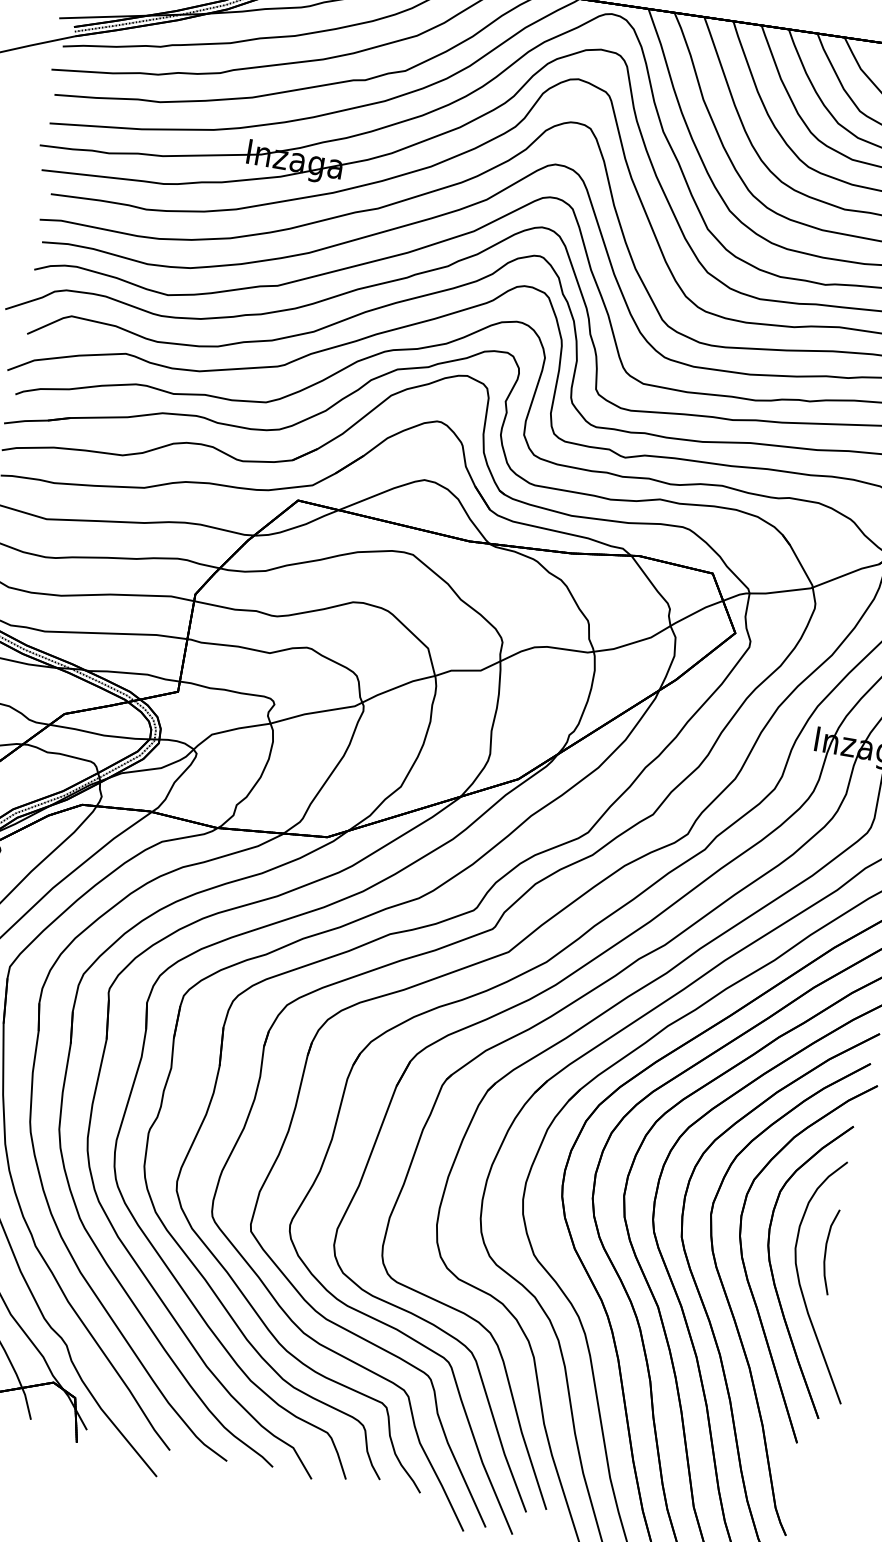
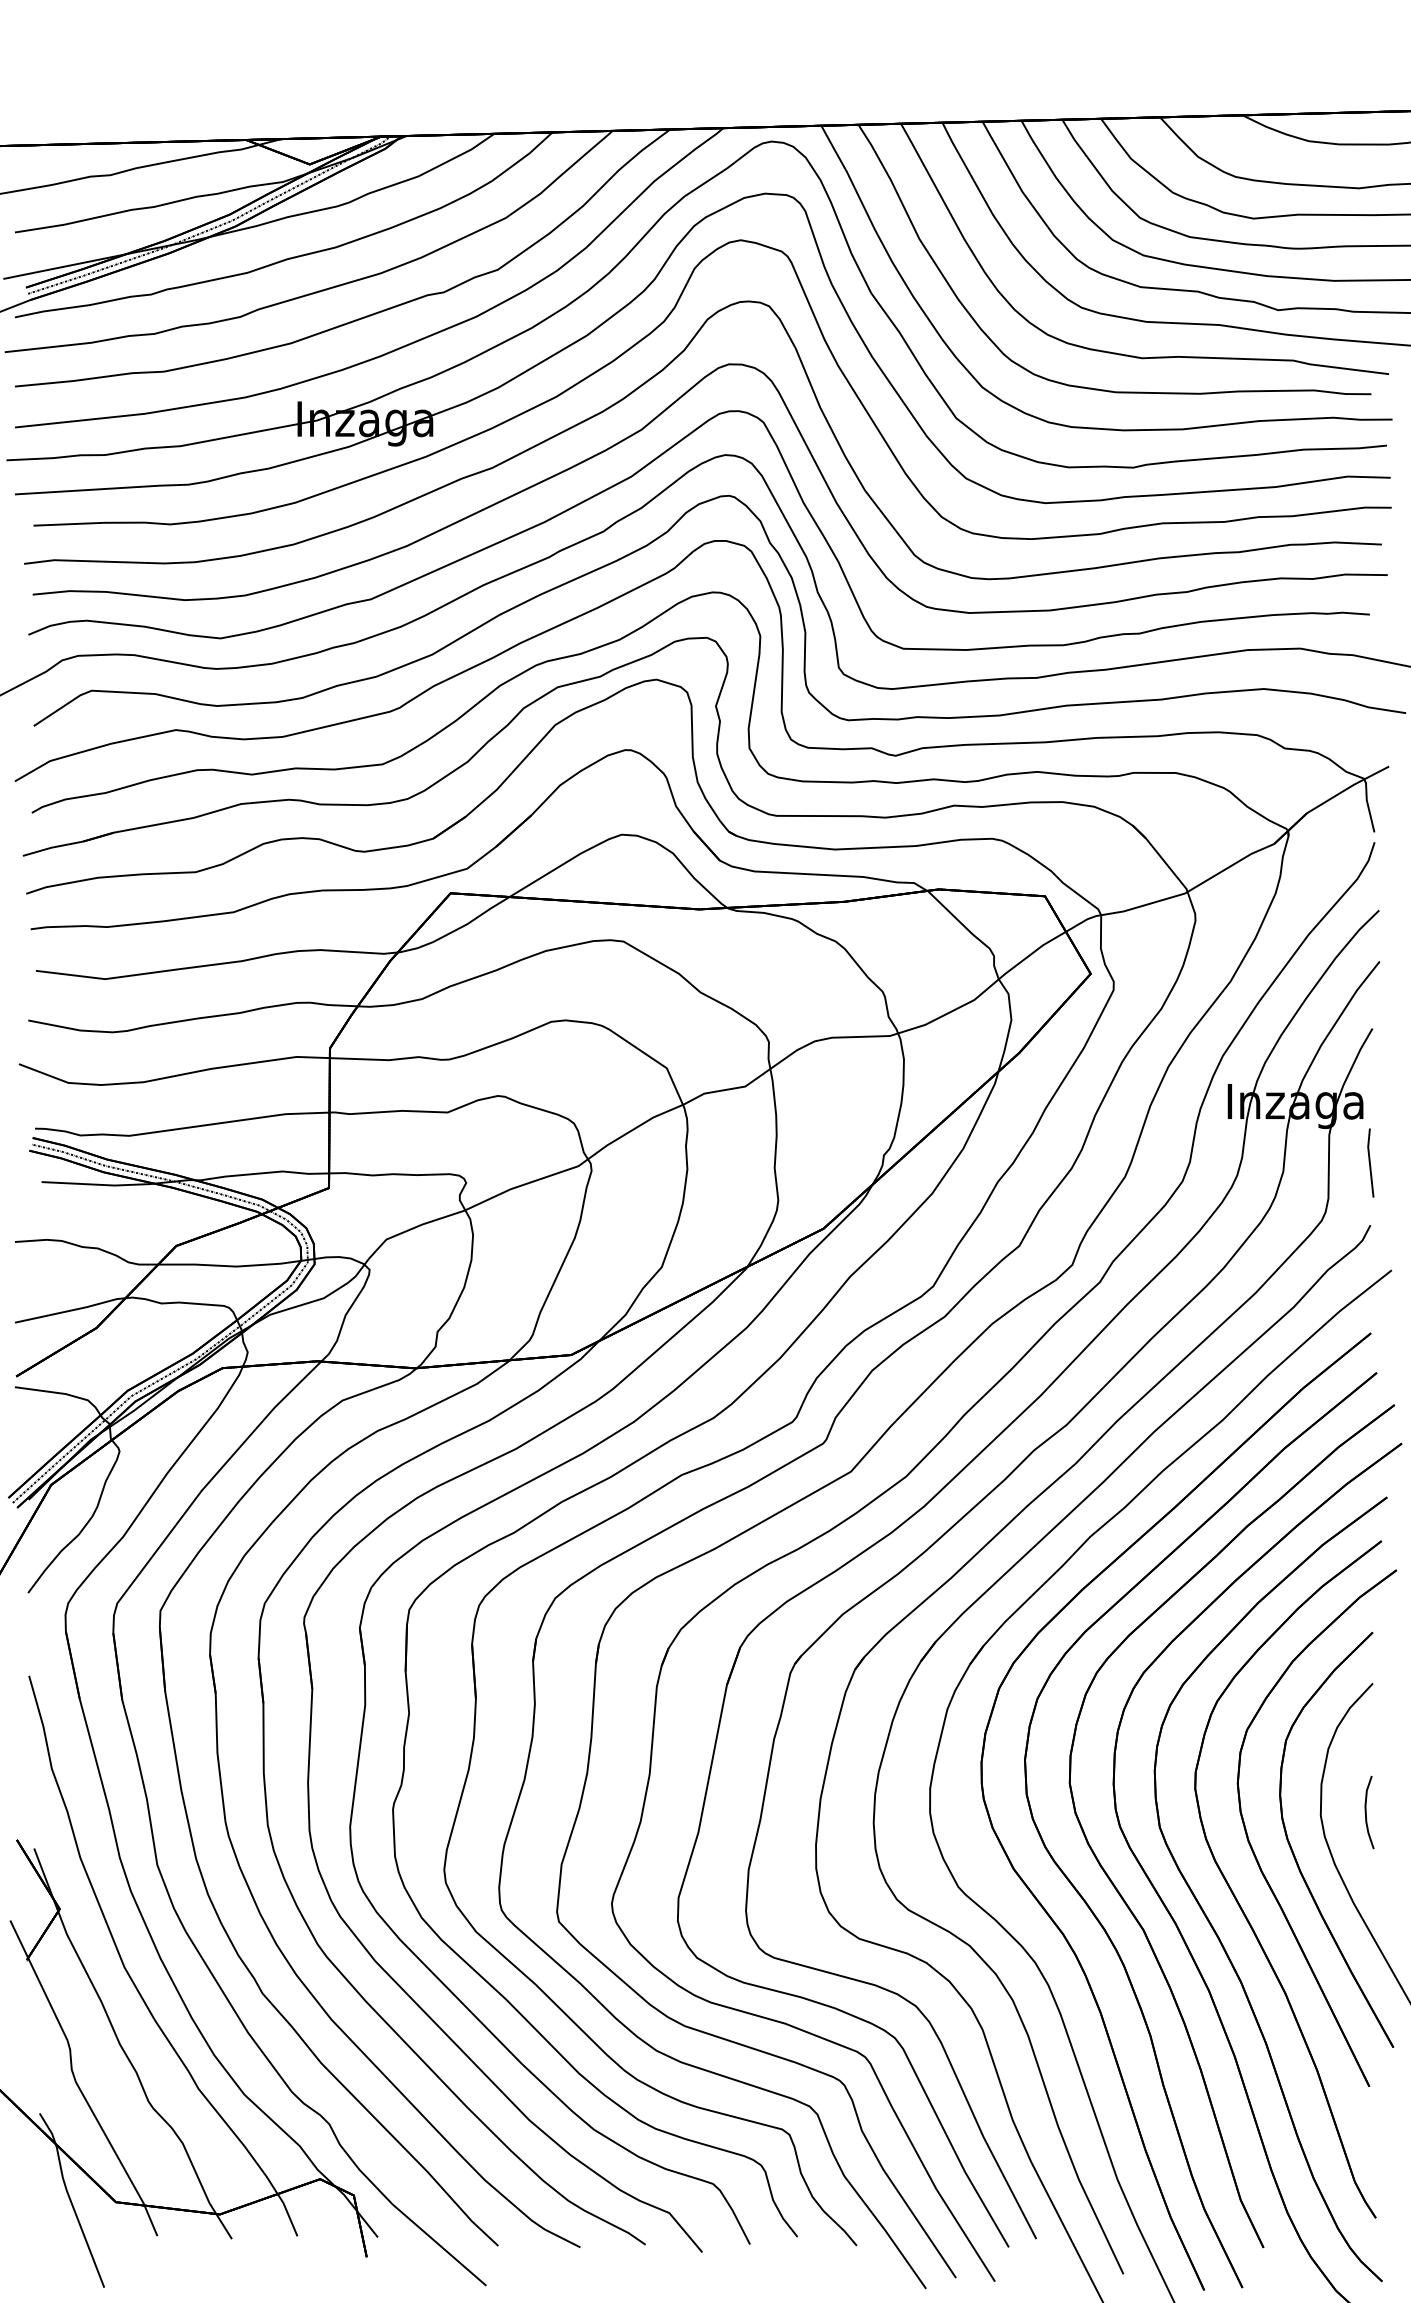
part: (829, 1251) -> (1369, 1812), size x0.6

